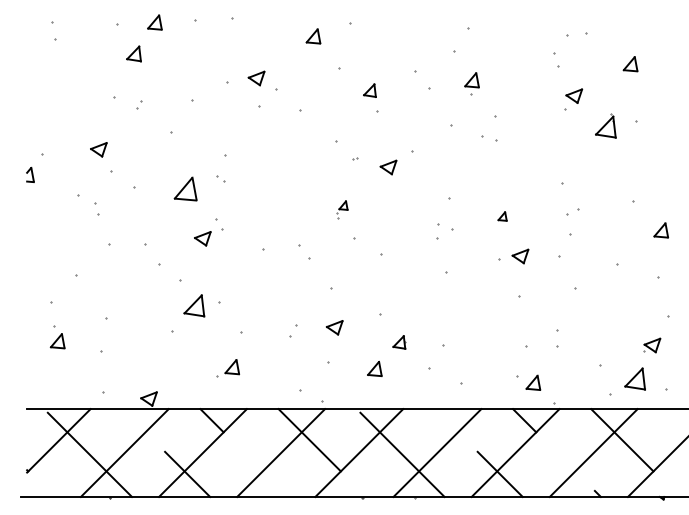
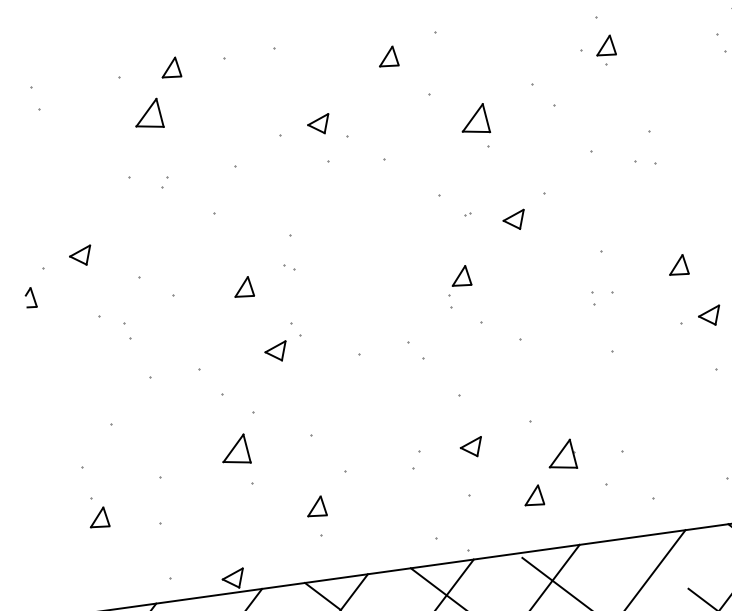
part: (133, 53) -> (147, 113), size x1.43
part: (471, 83) -> (605, 50), moved
part: (369, 90) -> (474, 119), size x1.67
part: (98, 149) -> (80, 255), moved
part: (185, 188) -> (243, 287), size x0.62
part: (342, 209) -> (459, 285), size x1.67
part: (502, 216) -> (677, 265), size x1.67
part: (438, 231) -> (594, 297), size x0.62
part: (194, 305) -> (235, 449), moved
part: (399, 342) -> (562, 455), size x1.67
part: (231, 367) -> (315, 507), moved

